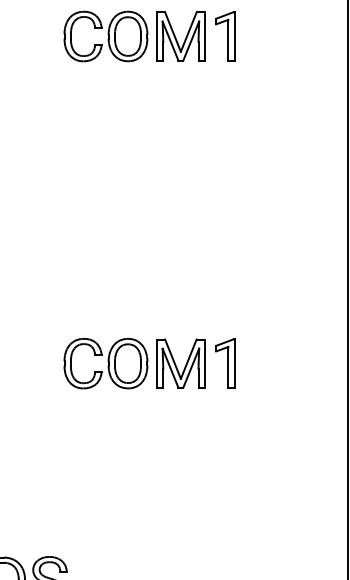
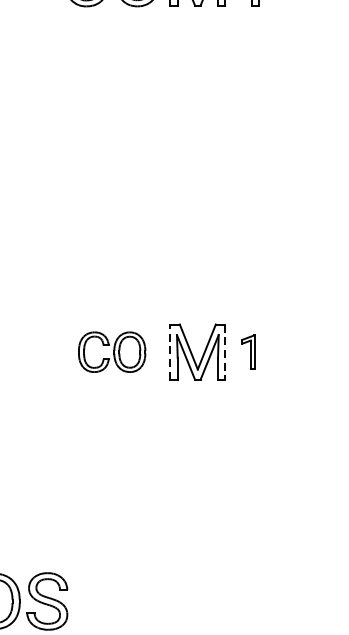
part: (105, 363) -> (111, 351), size x0.7
line: (156, 363) -> (169, 351), solid -> dashed
part: (225, 363) -> (248, 351), size x0.6
line: (204, 364) -> (224, 353), solid -> dashed

